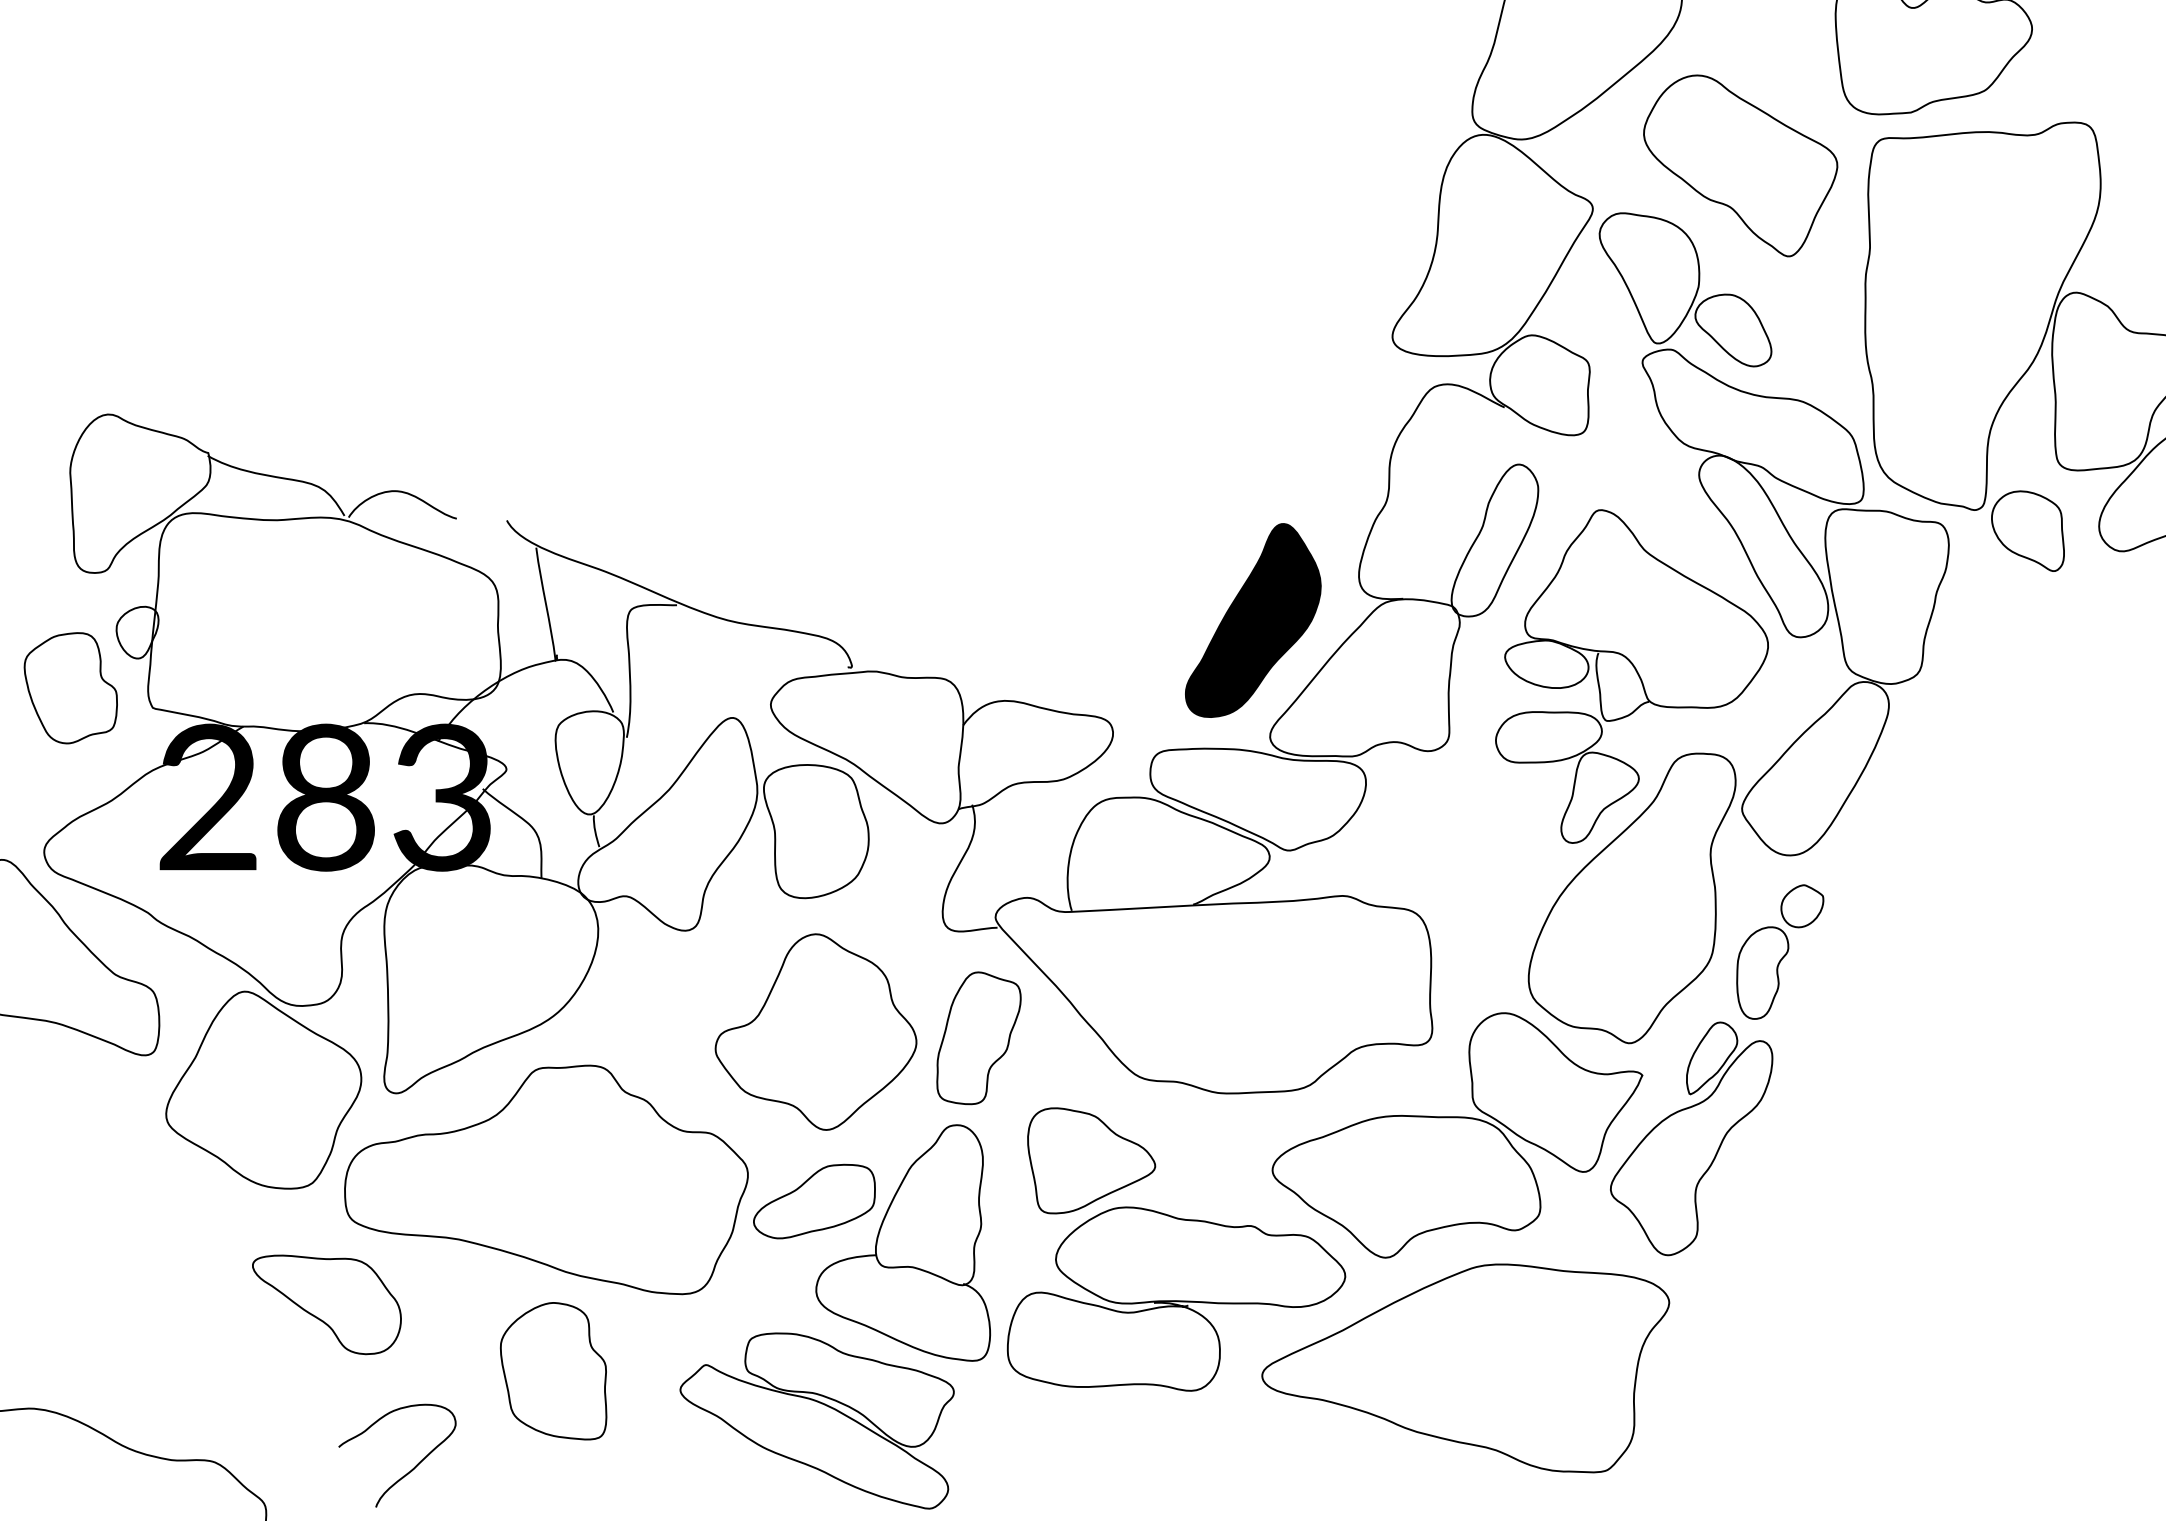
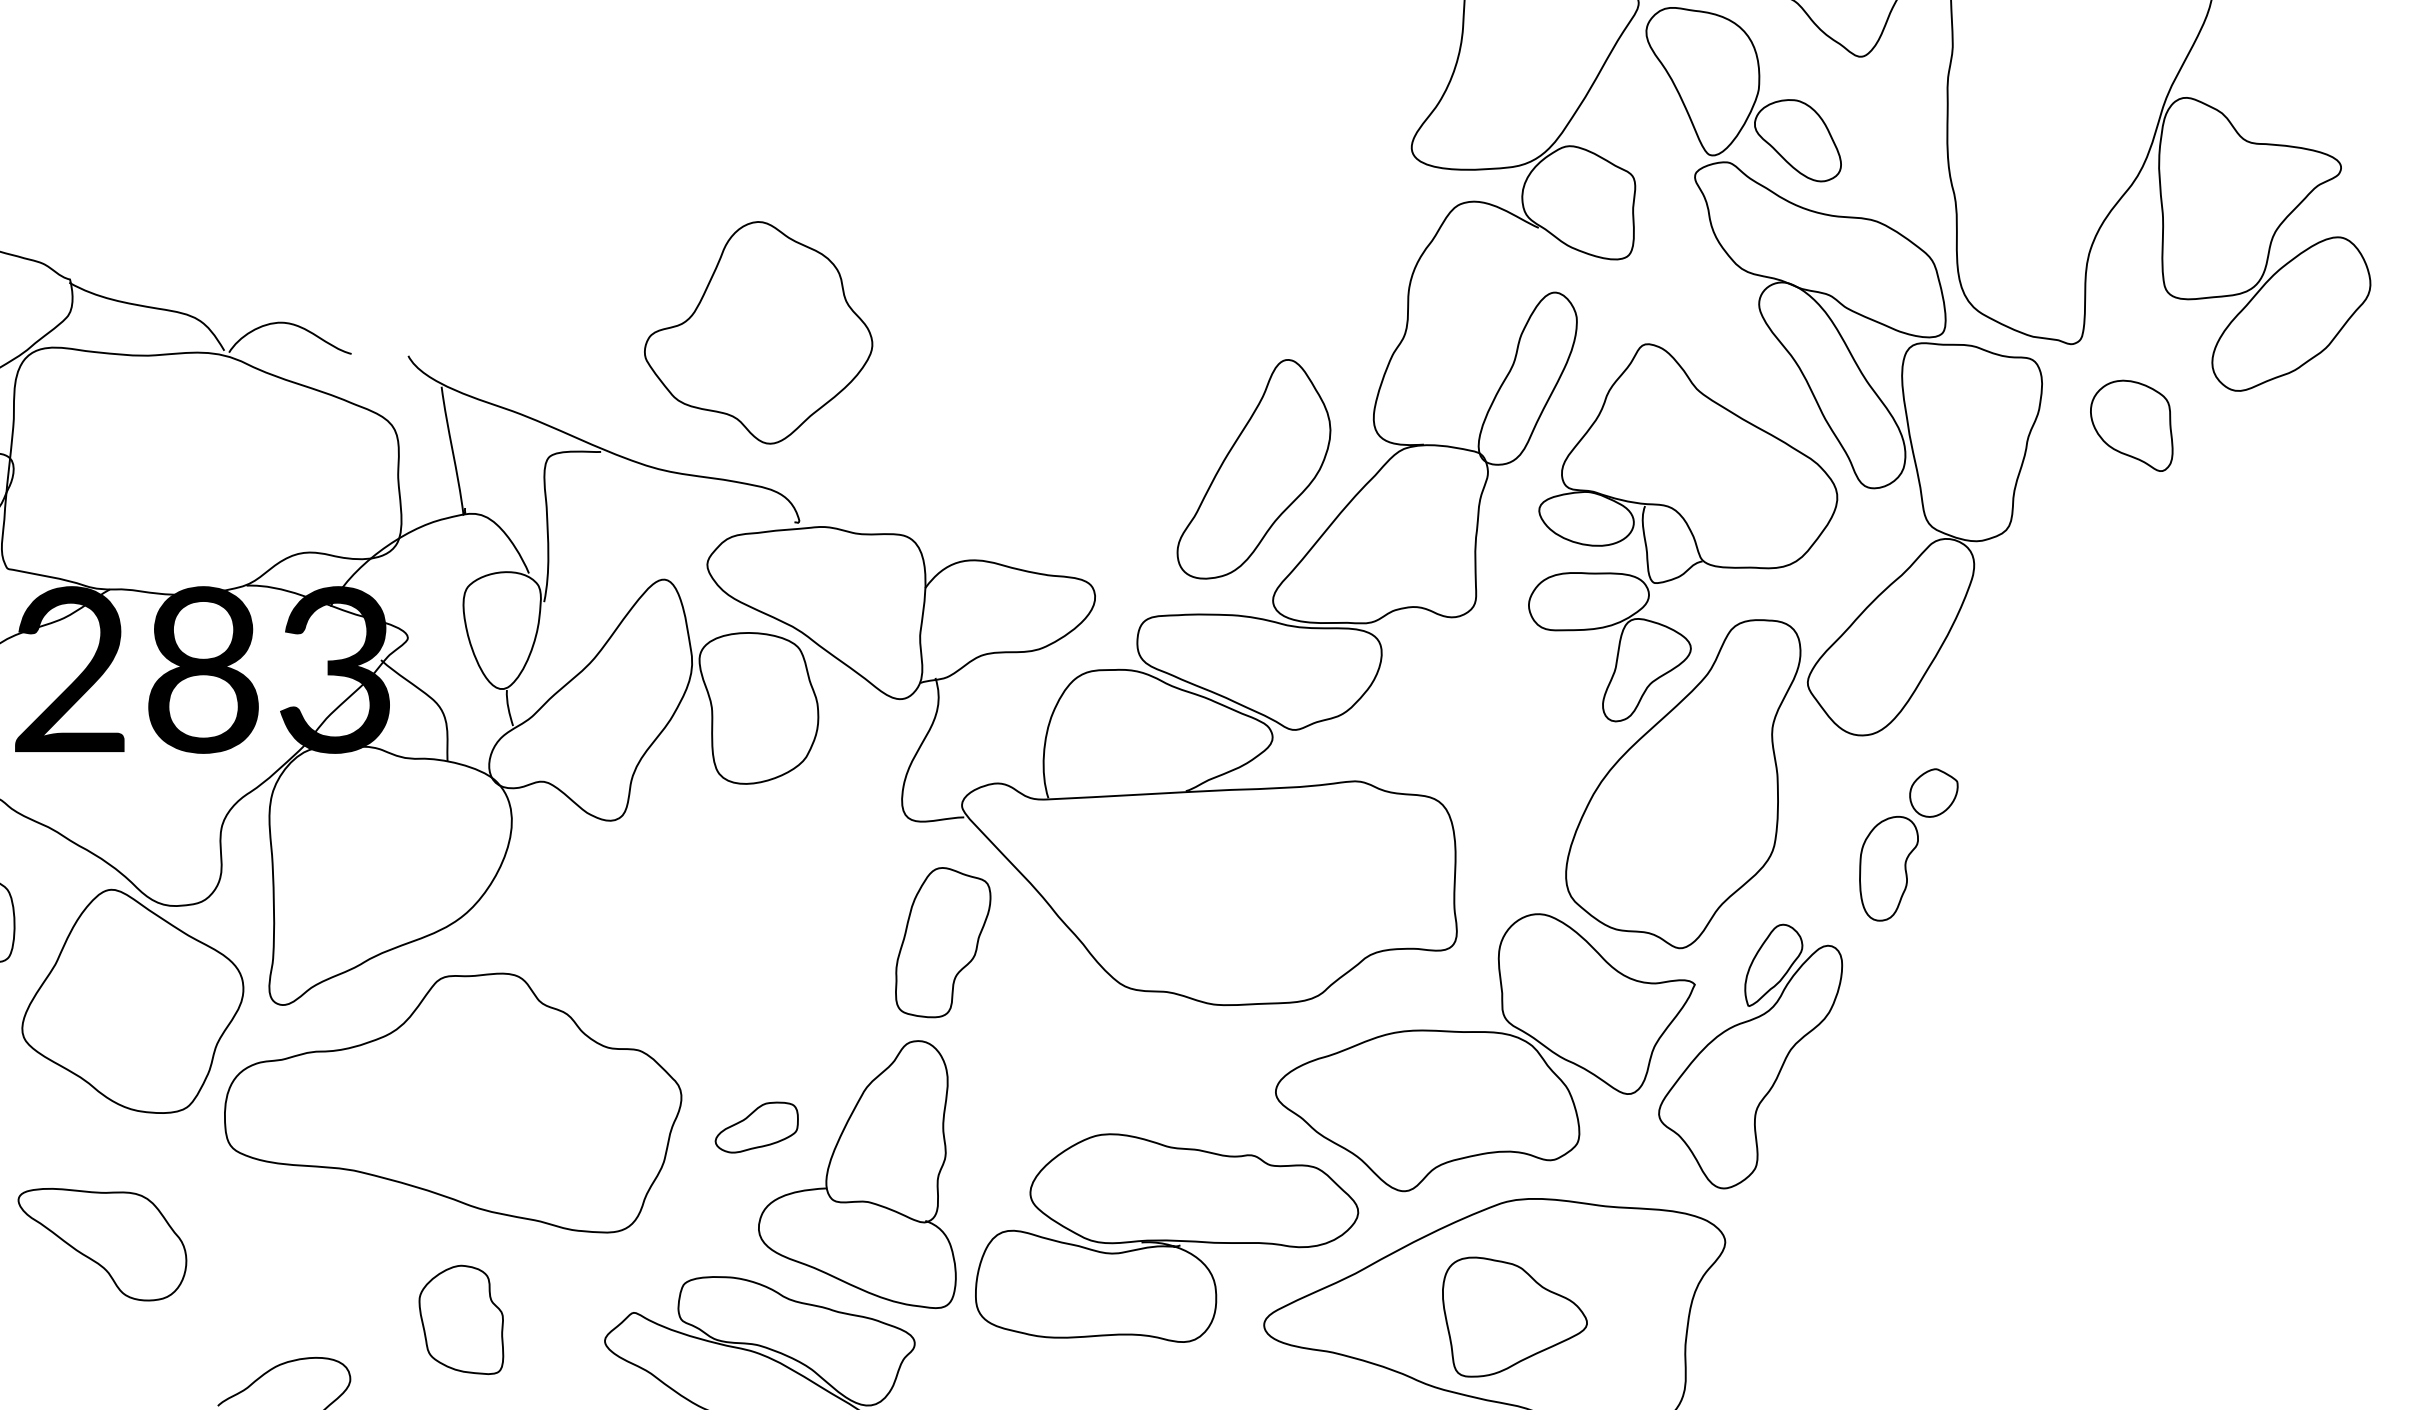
part: (2027, 530) -> (2131, 425), moved
fill: (1252, 620) -> (1253, 469), removed
part: (1780, 951) -> (1909, 844), moved
part: (815, 1031) -> (757, 332), moved
part: (1091, 1160) -> (1514, 1316), moved
part: (814, 1201) -> (756, 1127), size x0.6
part: (326, 1304) -> (101, 1244), moved
part: (553, 1371) -> (461, 1320), size x0.7

